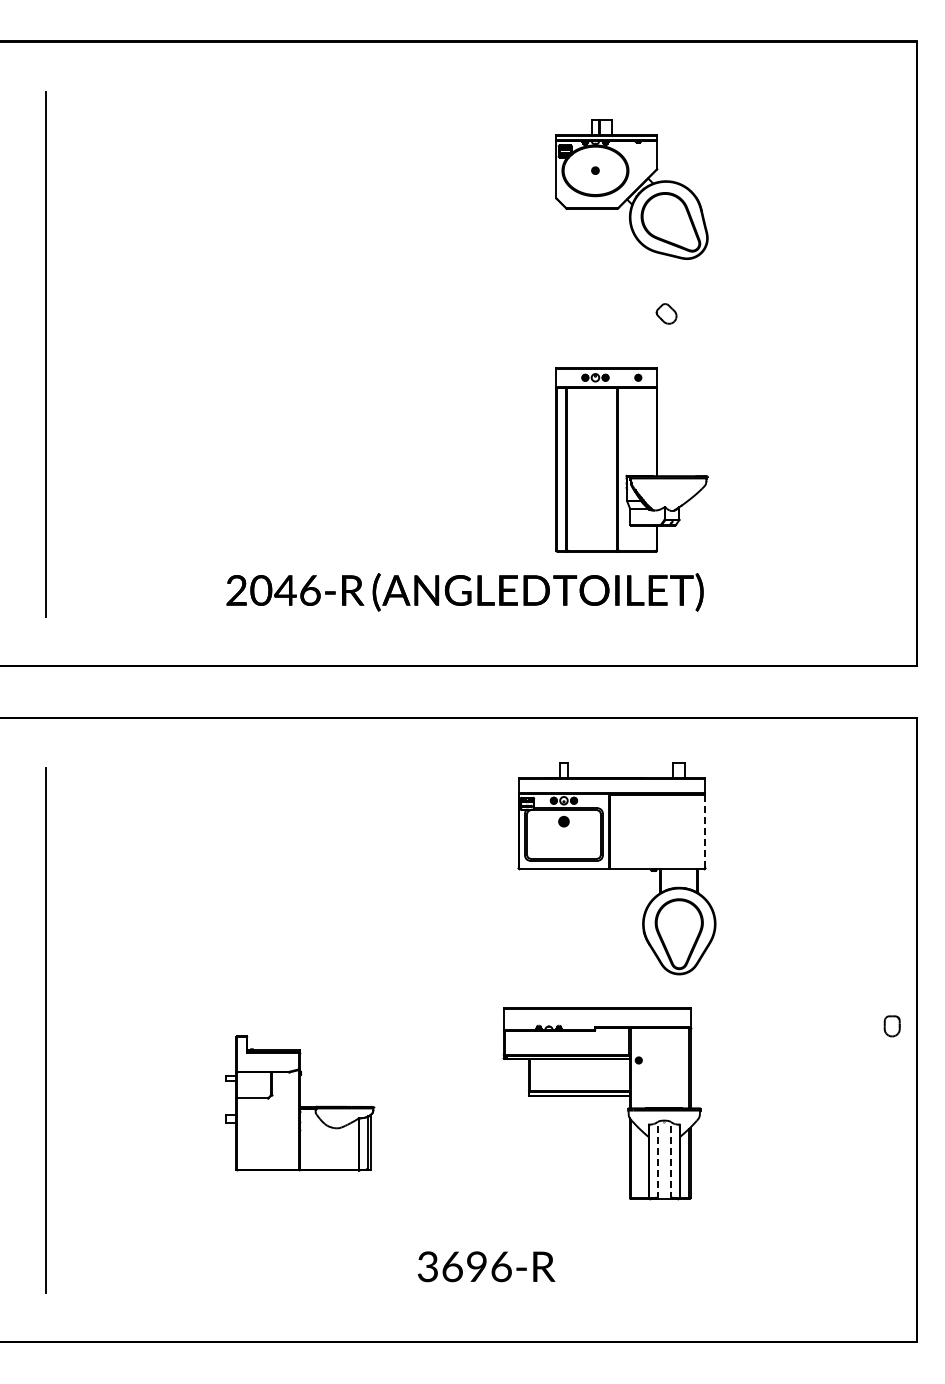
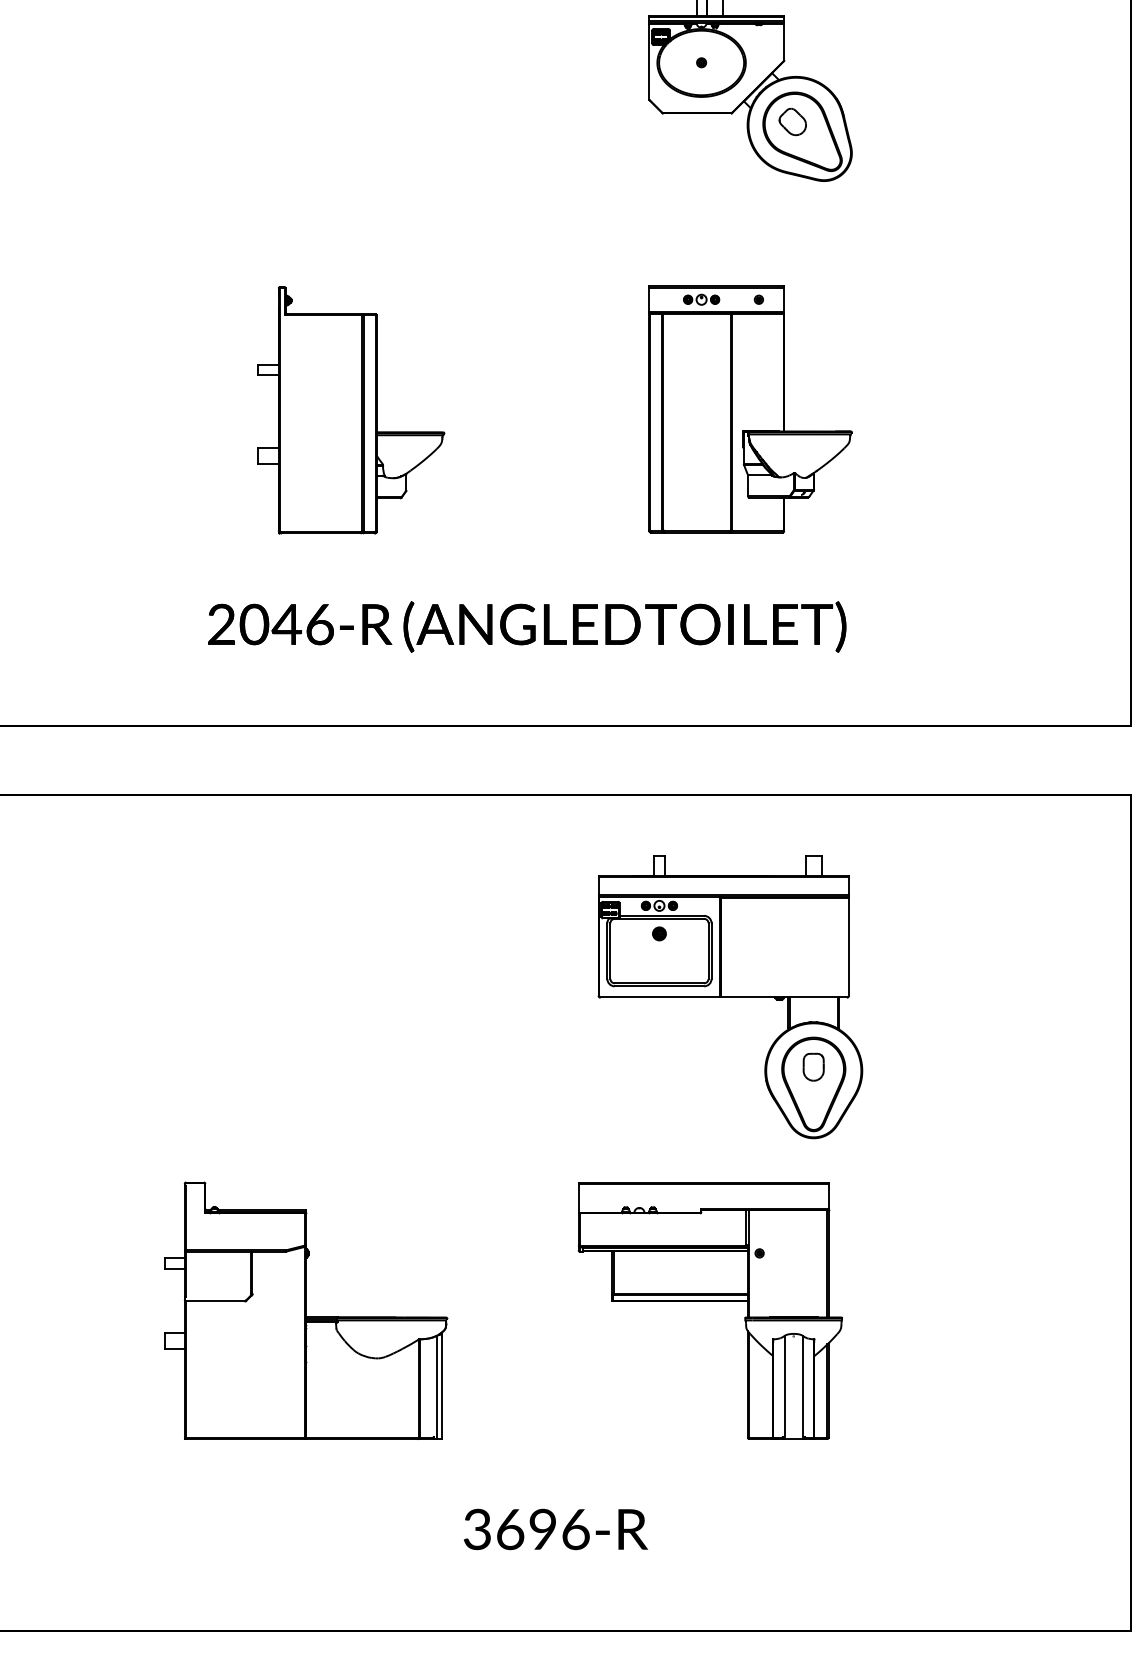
part: (666, 313) -> (792, 121), moved
part: (333, 430) -> (351, 410), added
part: (631, 459) -> (749, 409), moved
line: (705, 831) -> (848, 947), dashed -> solid
part: (891, 1026) -> (812, 1067), moved
part: (299, 1103) -> (305, 1310), size x1.43
line: (657, 1160) -> (784, 1387), dashed -> solid
line: (671, 1160) -> (803, 1387), dashed -> solid

